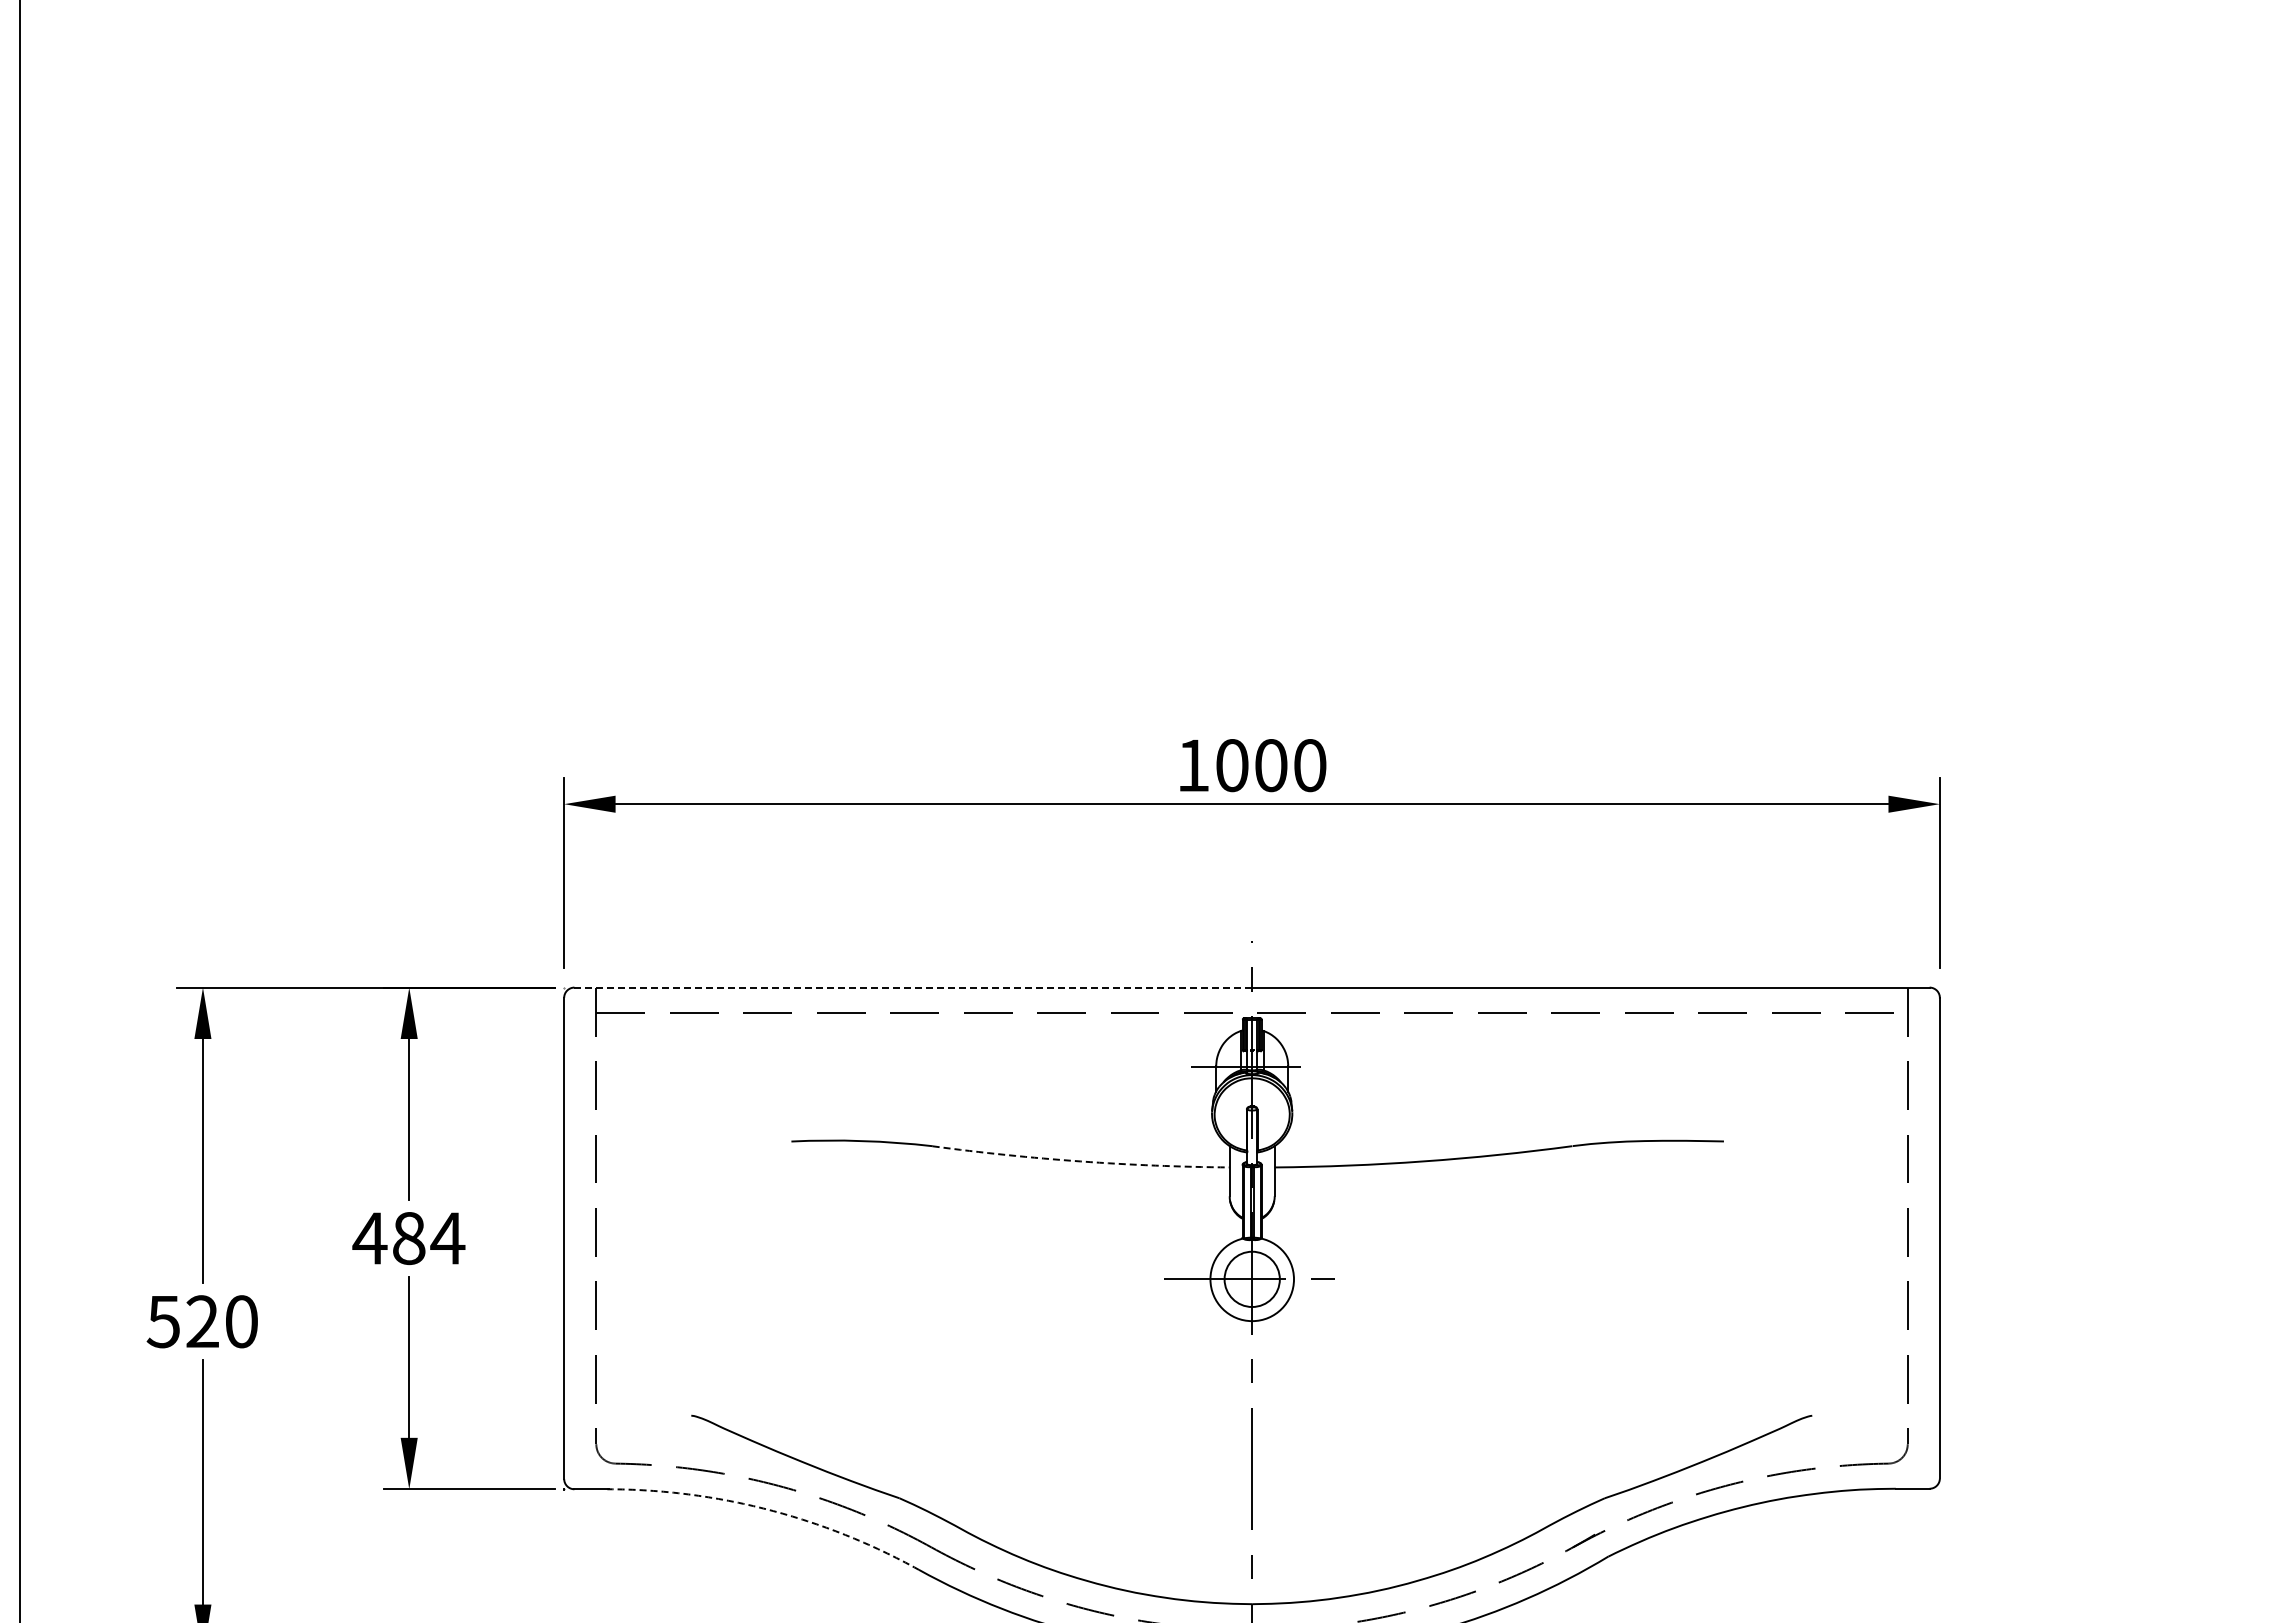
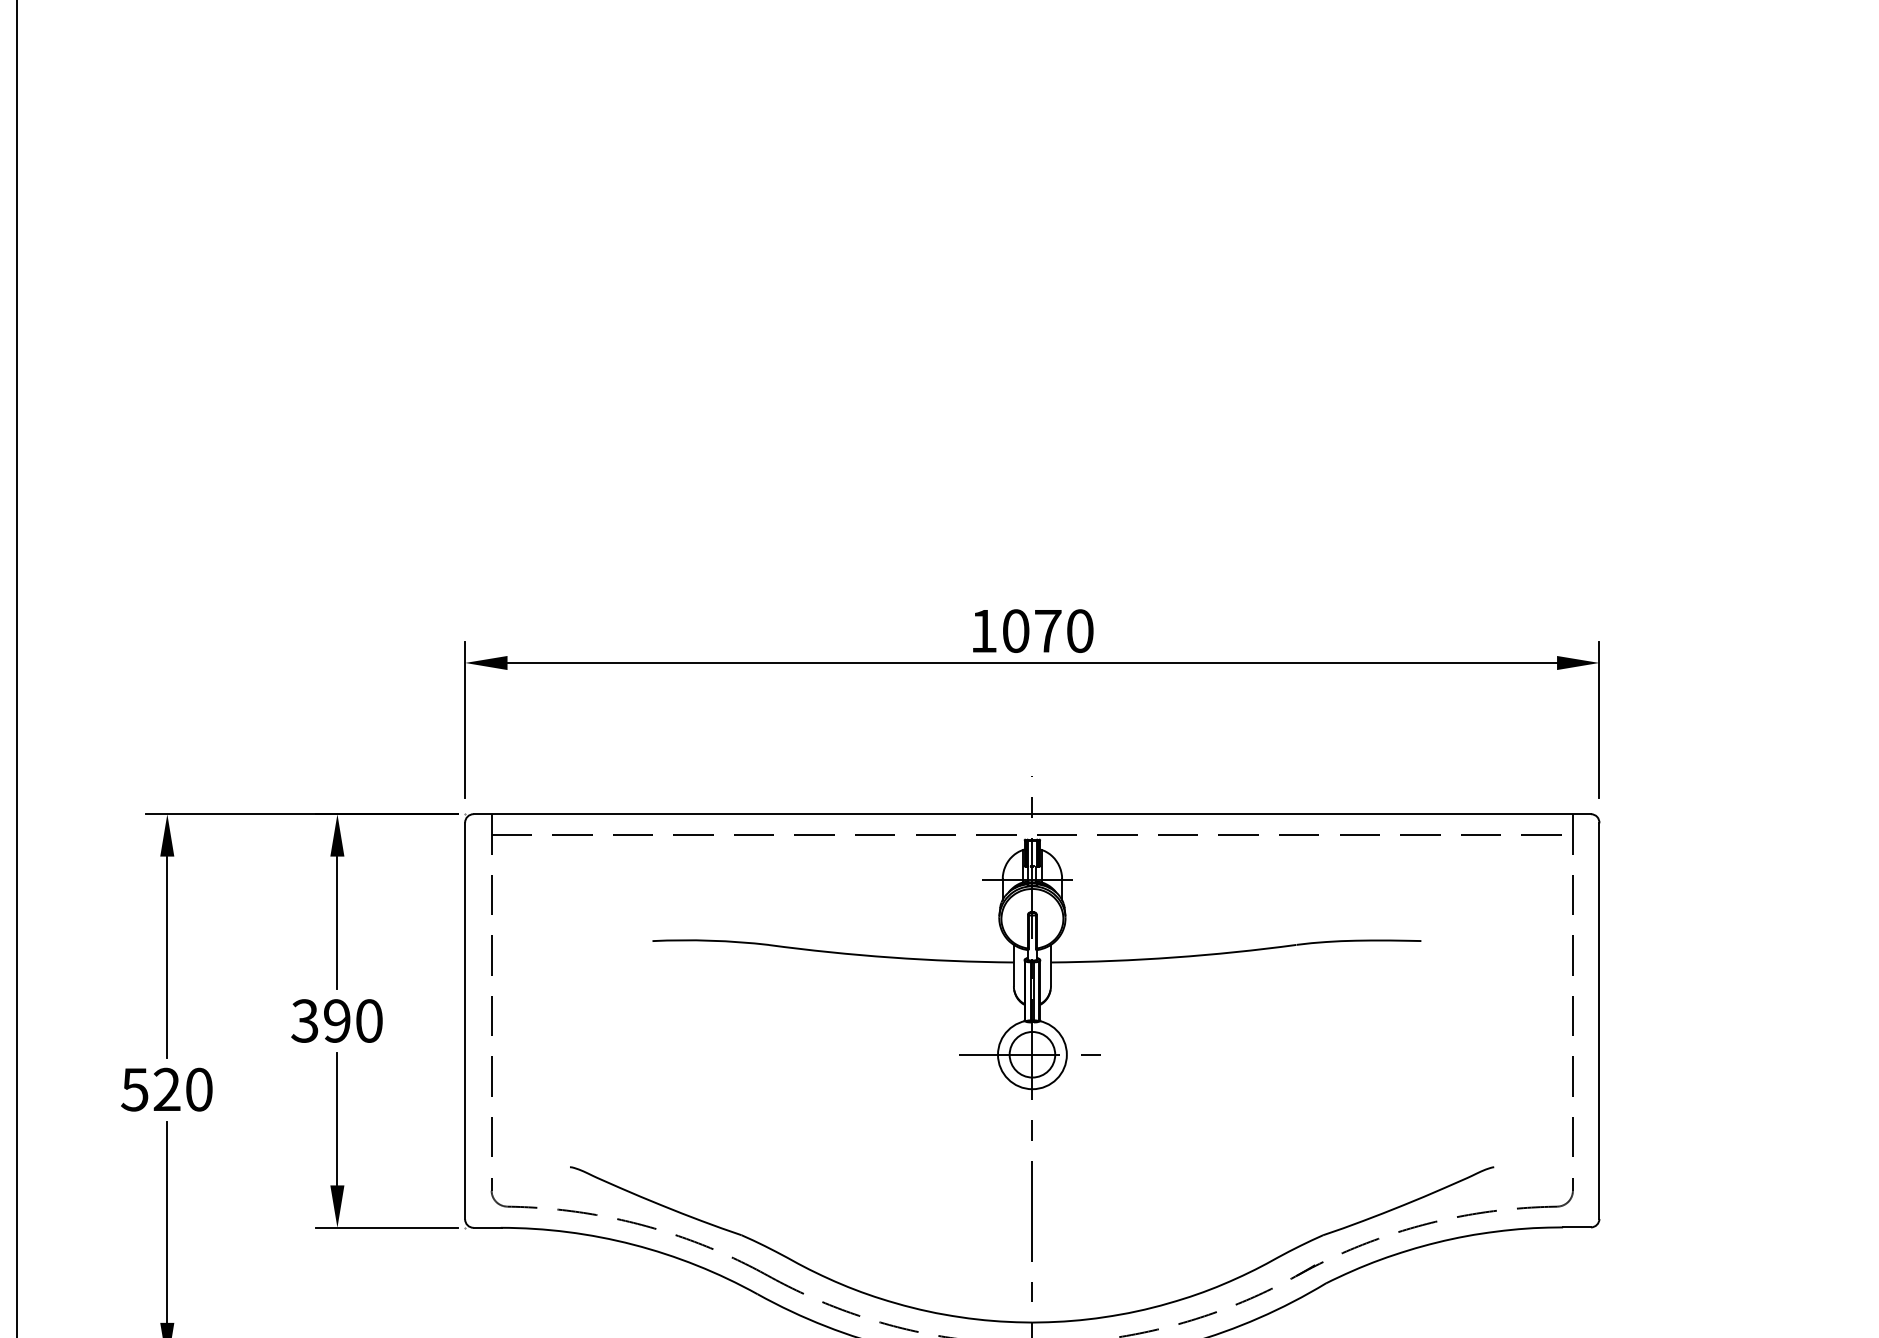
text: (1271, 765) -> (1048, 631), 1000 -> 1070
line: (913, 987) -> (753, 814), dashed -> solid
arc: (1080, 1161) -> (890, 957), dashed -> solid
text: (408, 1238) -> (336, 1021), 484 -> 390
arc: (768, 1509) -> (633, 1244), dashed -> solid

